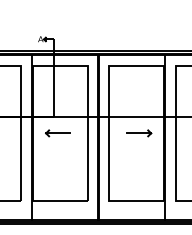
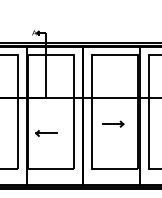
part: (57, 133) -> (45, 133), moved
part: (139, 133) -> (113, 124), moved

